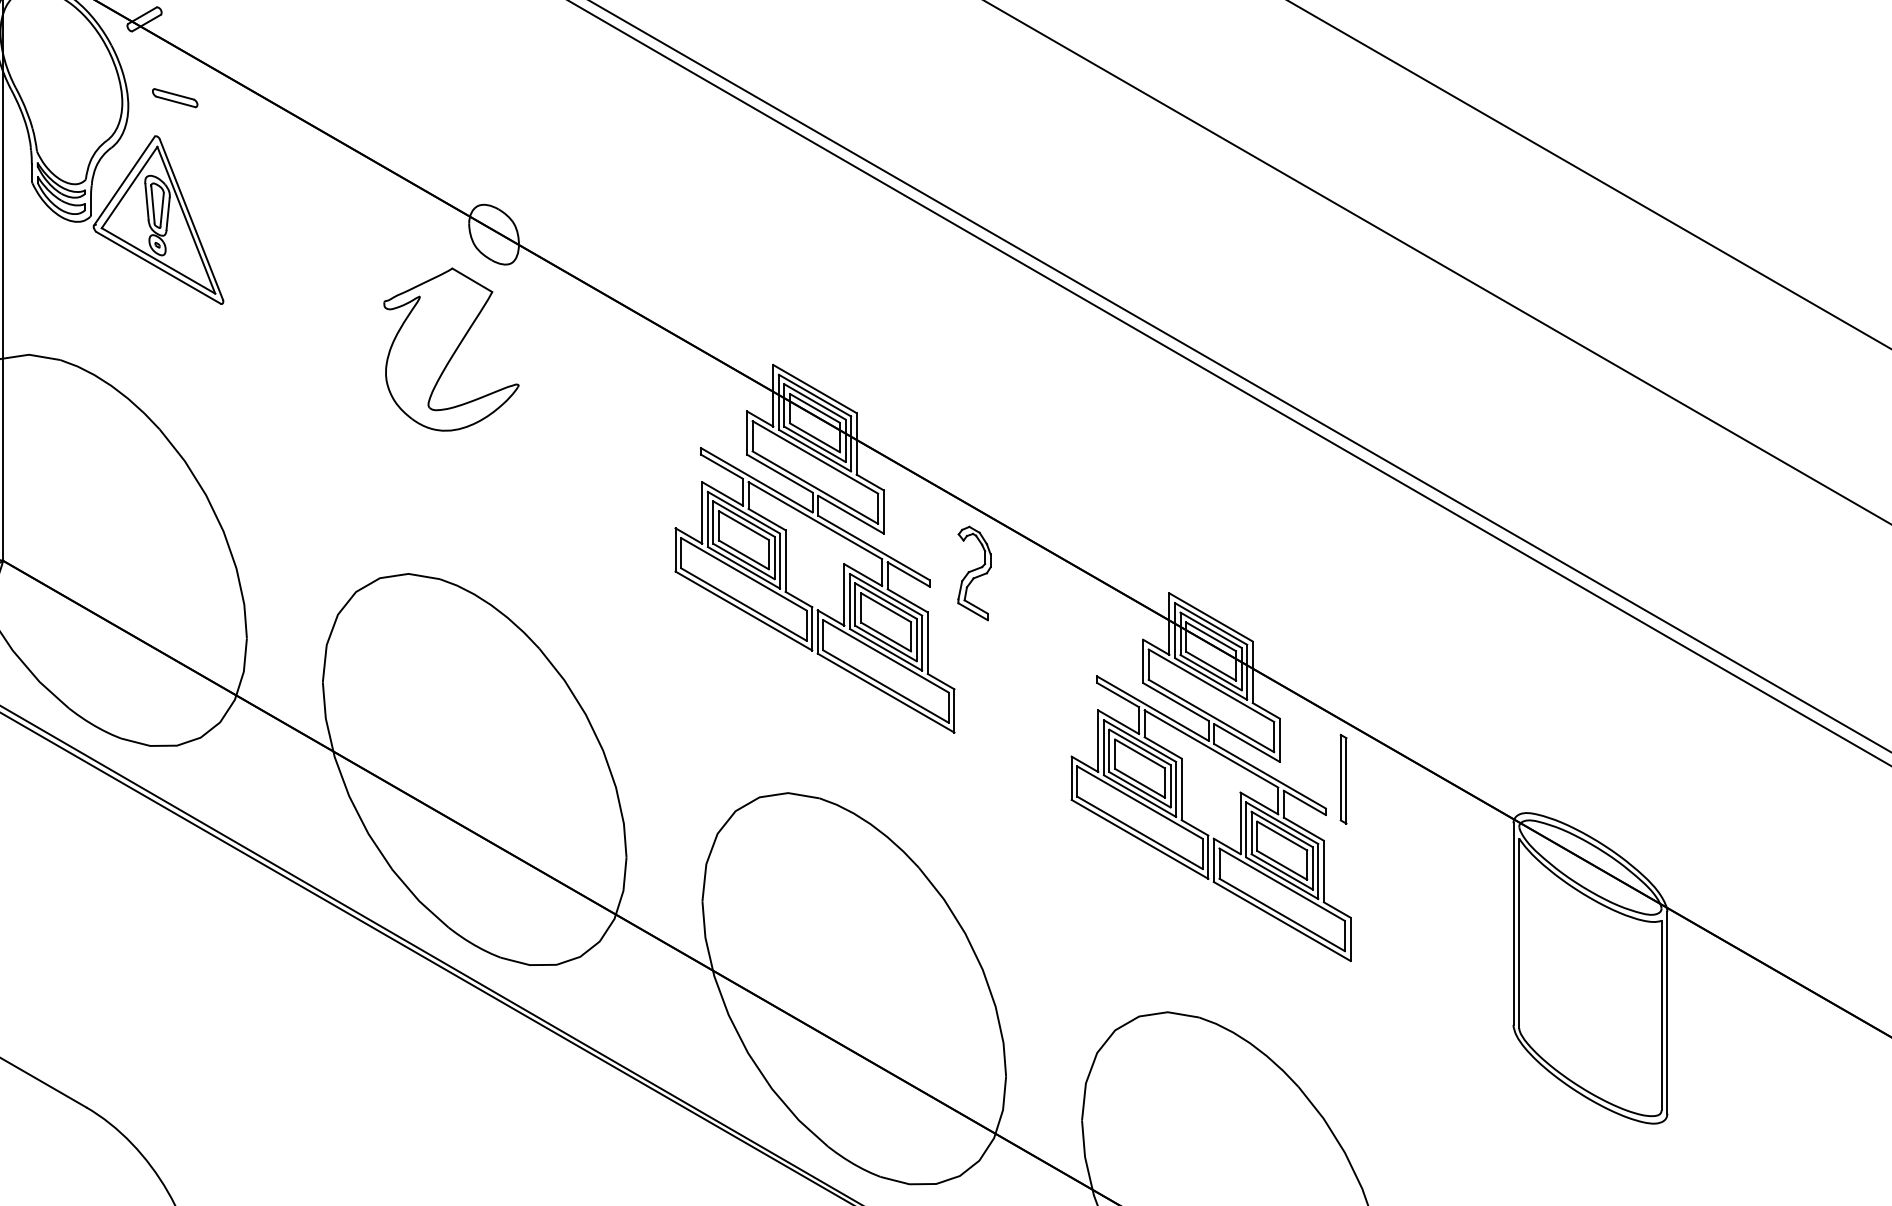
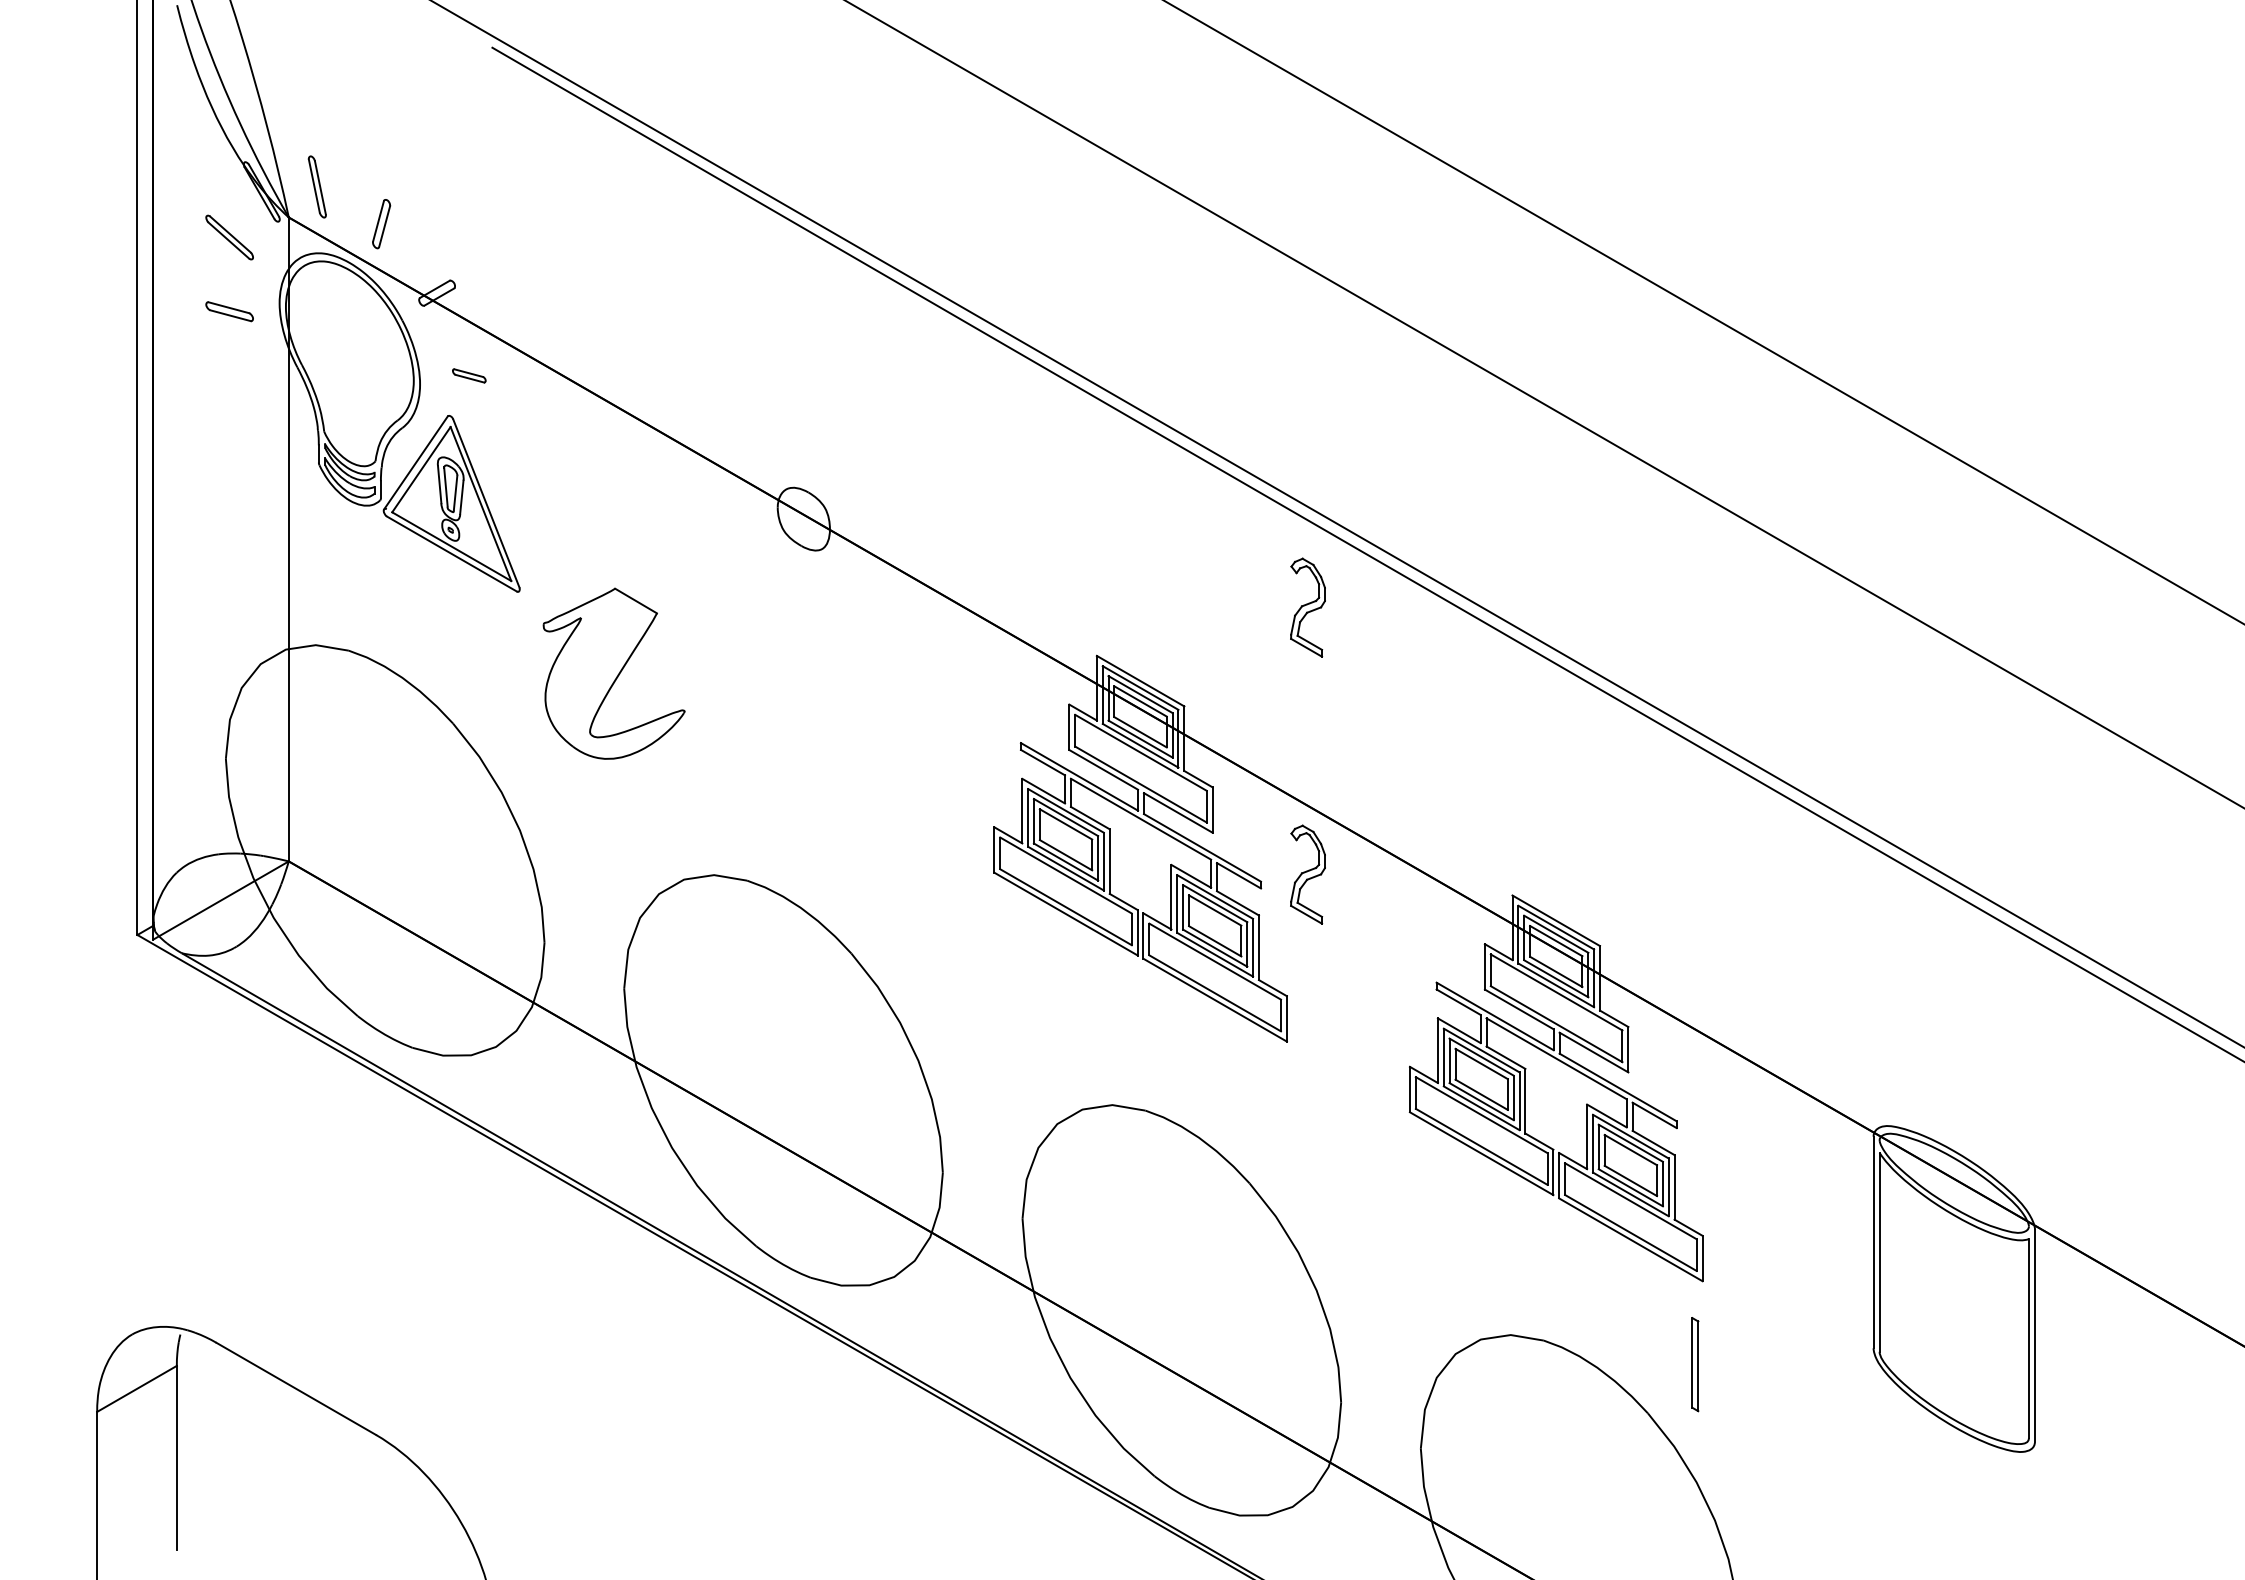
part: (175, 97) -> (469, 375), size x0.7
part: (974, 318) -> (1307, 607), added
part: (450, 349) -> (613, 673), moved
part: (1343, 779) -> (1695, 1364), moved

